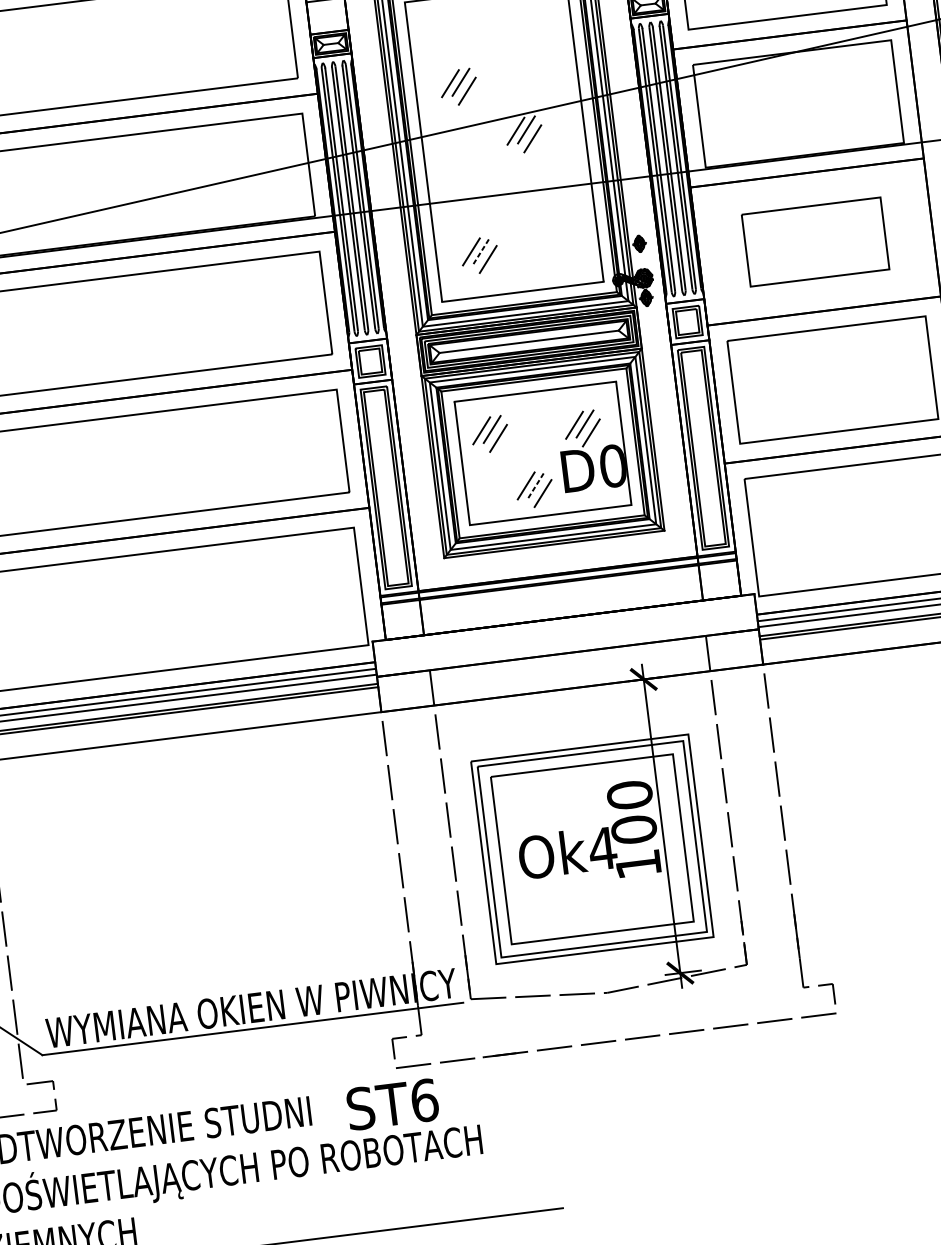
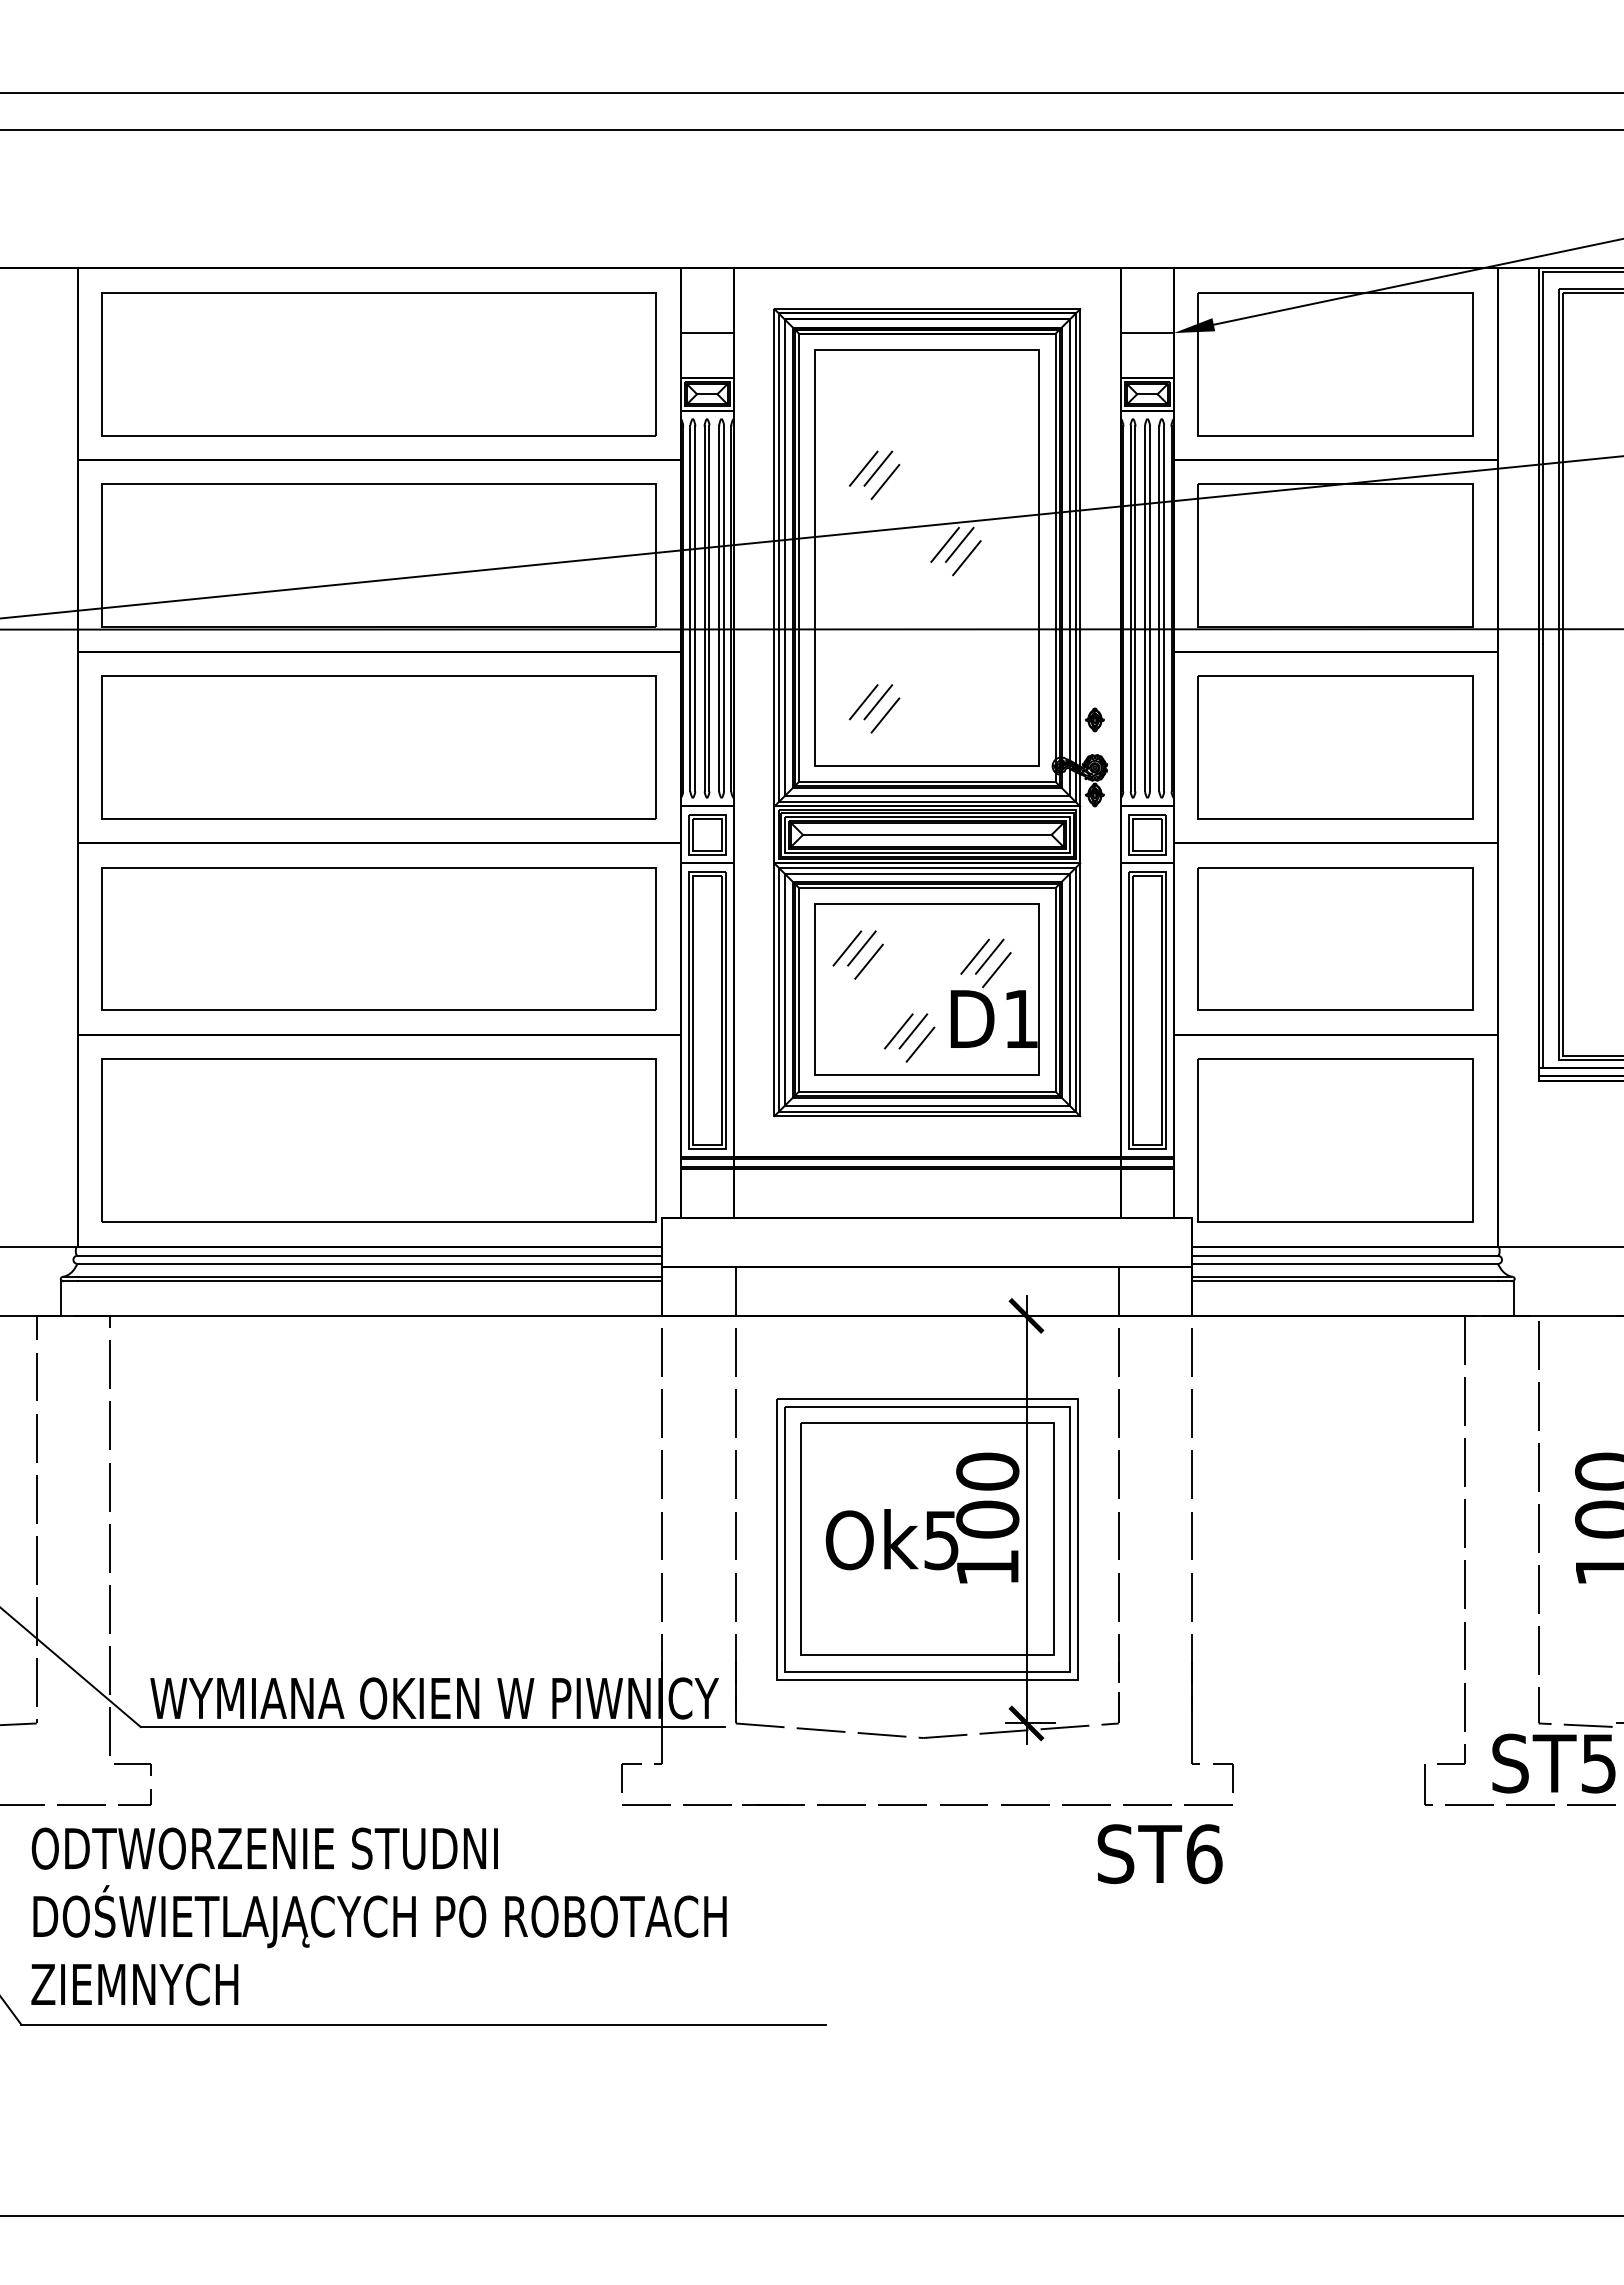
part: (815, 242) -> (1335, 747), size x1.43
line: (482, 250) -> (878, 702), dashed -> solid
text: (612, 466) -> (1020, 1019), D0 -> D1
line: (536, 484) -> (913, 1031), dashed -> solid
text: (602, 848) -> (941, 1540), Ok4 -> Ok5
text: (392, 1104) -> (1159, 1854), moved

